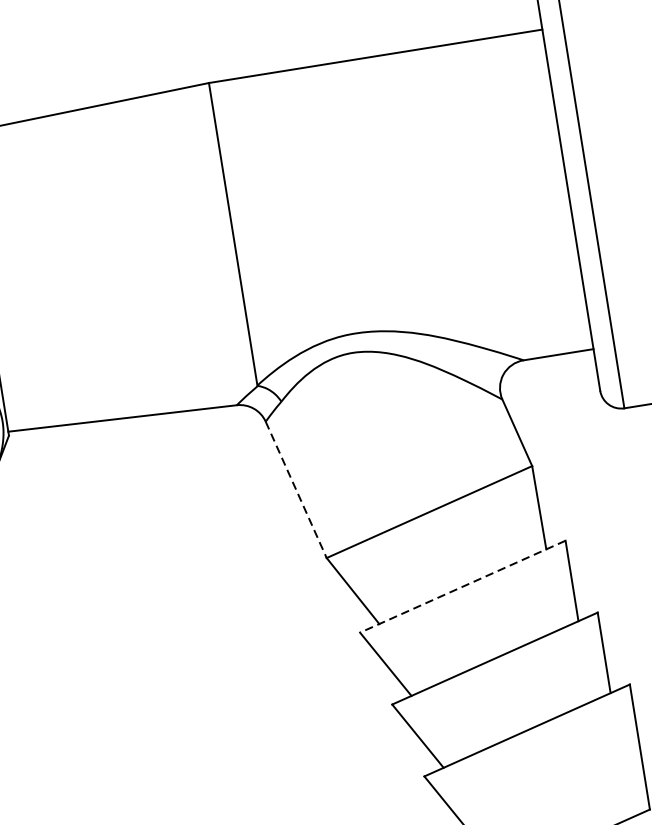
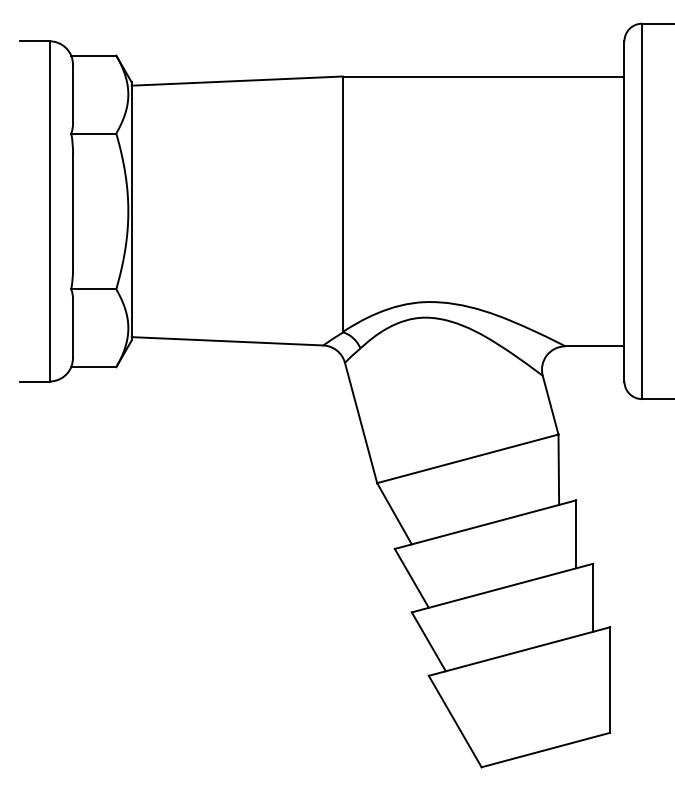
line: (296, 490) -> (361, 423), dashed -> solid
line: (462, 586) -> (485, 524), dashed -> solid

